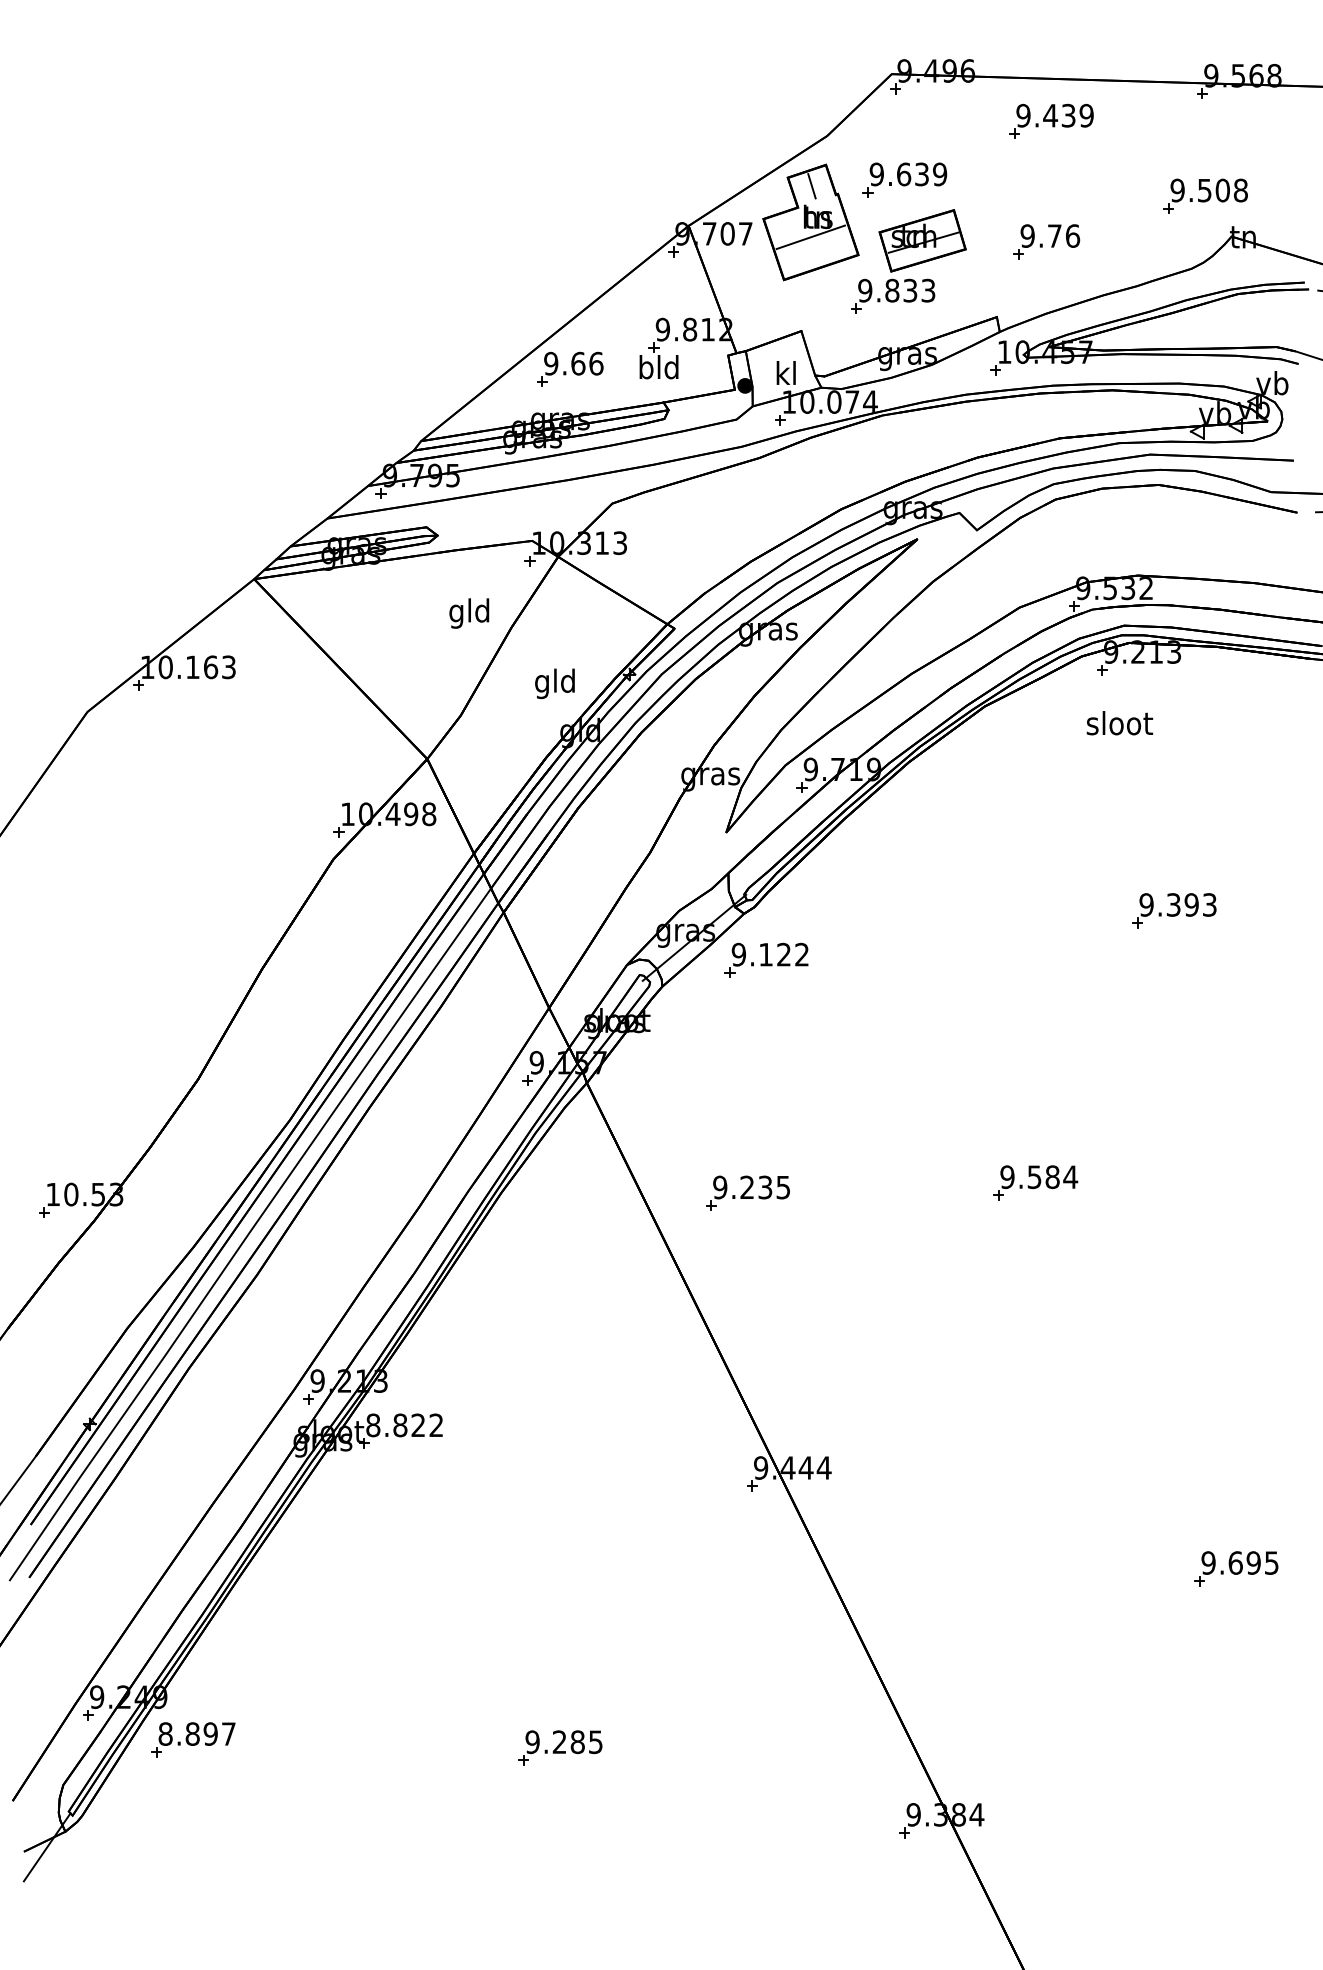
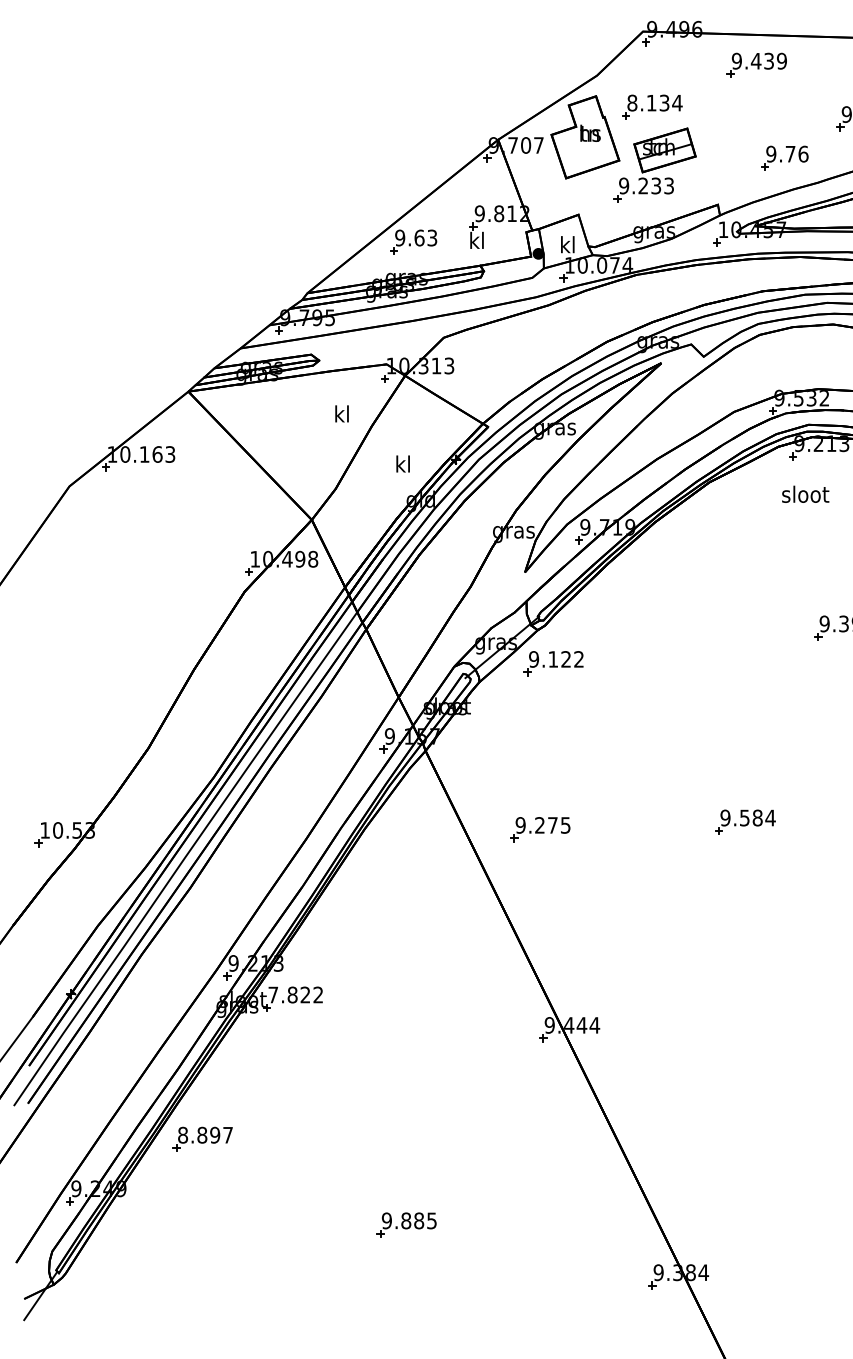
text: (908, 174) -> (654, 103), 9.639 -> 8.134
line: (811, 186) -> (585, 111), removed
line: (810, 237) -> (585, 148), removed
part: (1046, 241) -> (784, 158), moved
text: (892, 290) -> (643, 185), 9.833 -> 9.233
text: (596, 363) -> (432, 237), 9.66 -> 9.63
text: (658, 367) -> (476, 240), bld -> kl
text: (469, 613) -> (341, 416), gld -> kl
text: (554, 683) -> (402, 466), gld -> kl
text: (765, 1187) -> (552, 825), 9.235 -> 9.275
text: (373, 1425) -> (273, 995), 8.822 -> 7.822
part: (193, 1739) -> (202, 1139), moved
text: (559, 1742) -> (406, 1221), 9.285 -> 9.885

